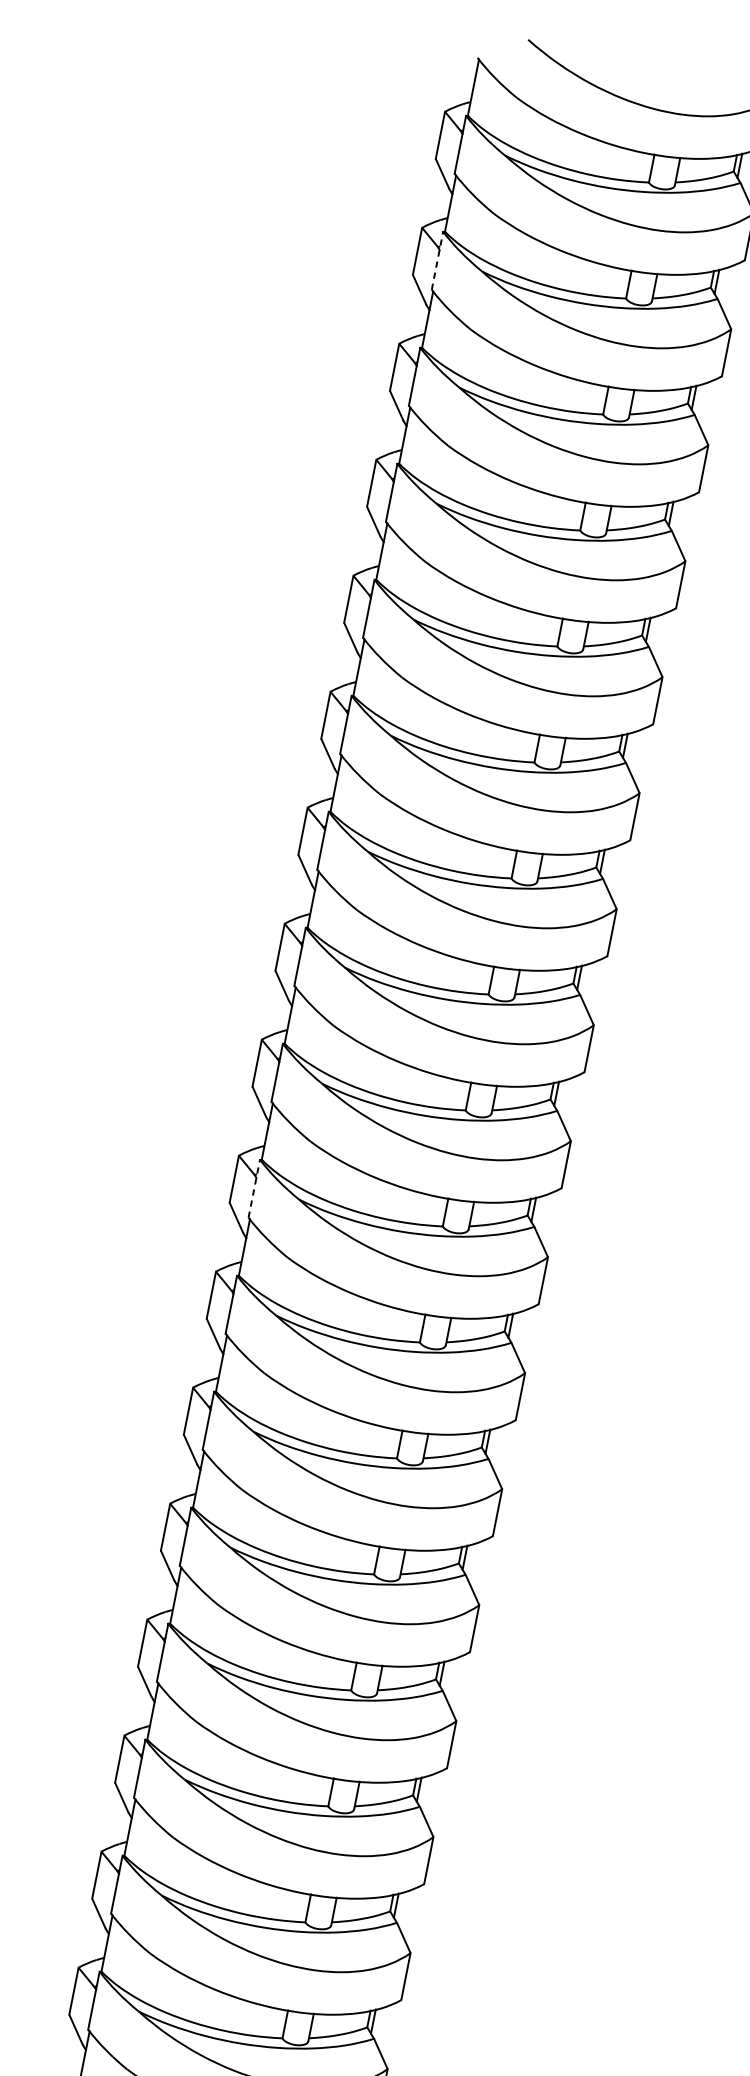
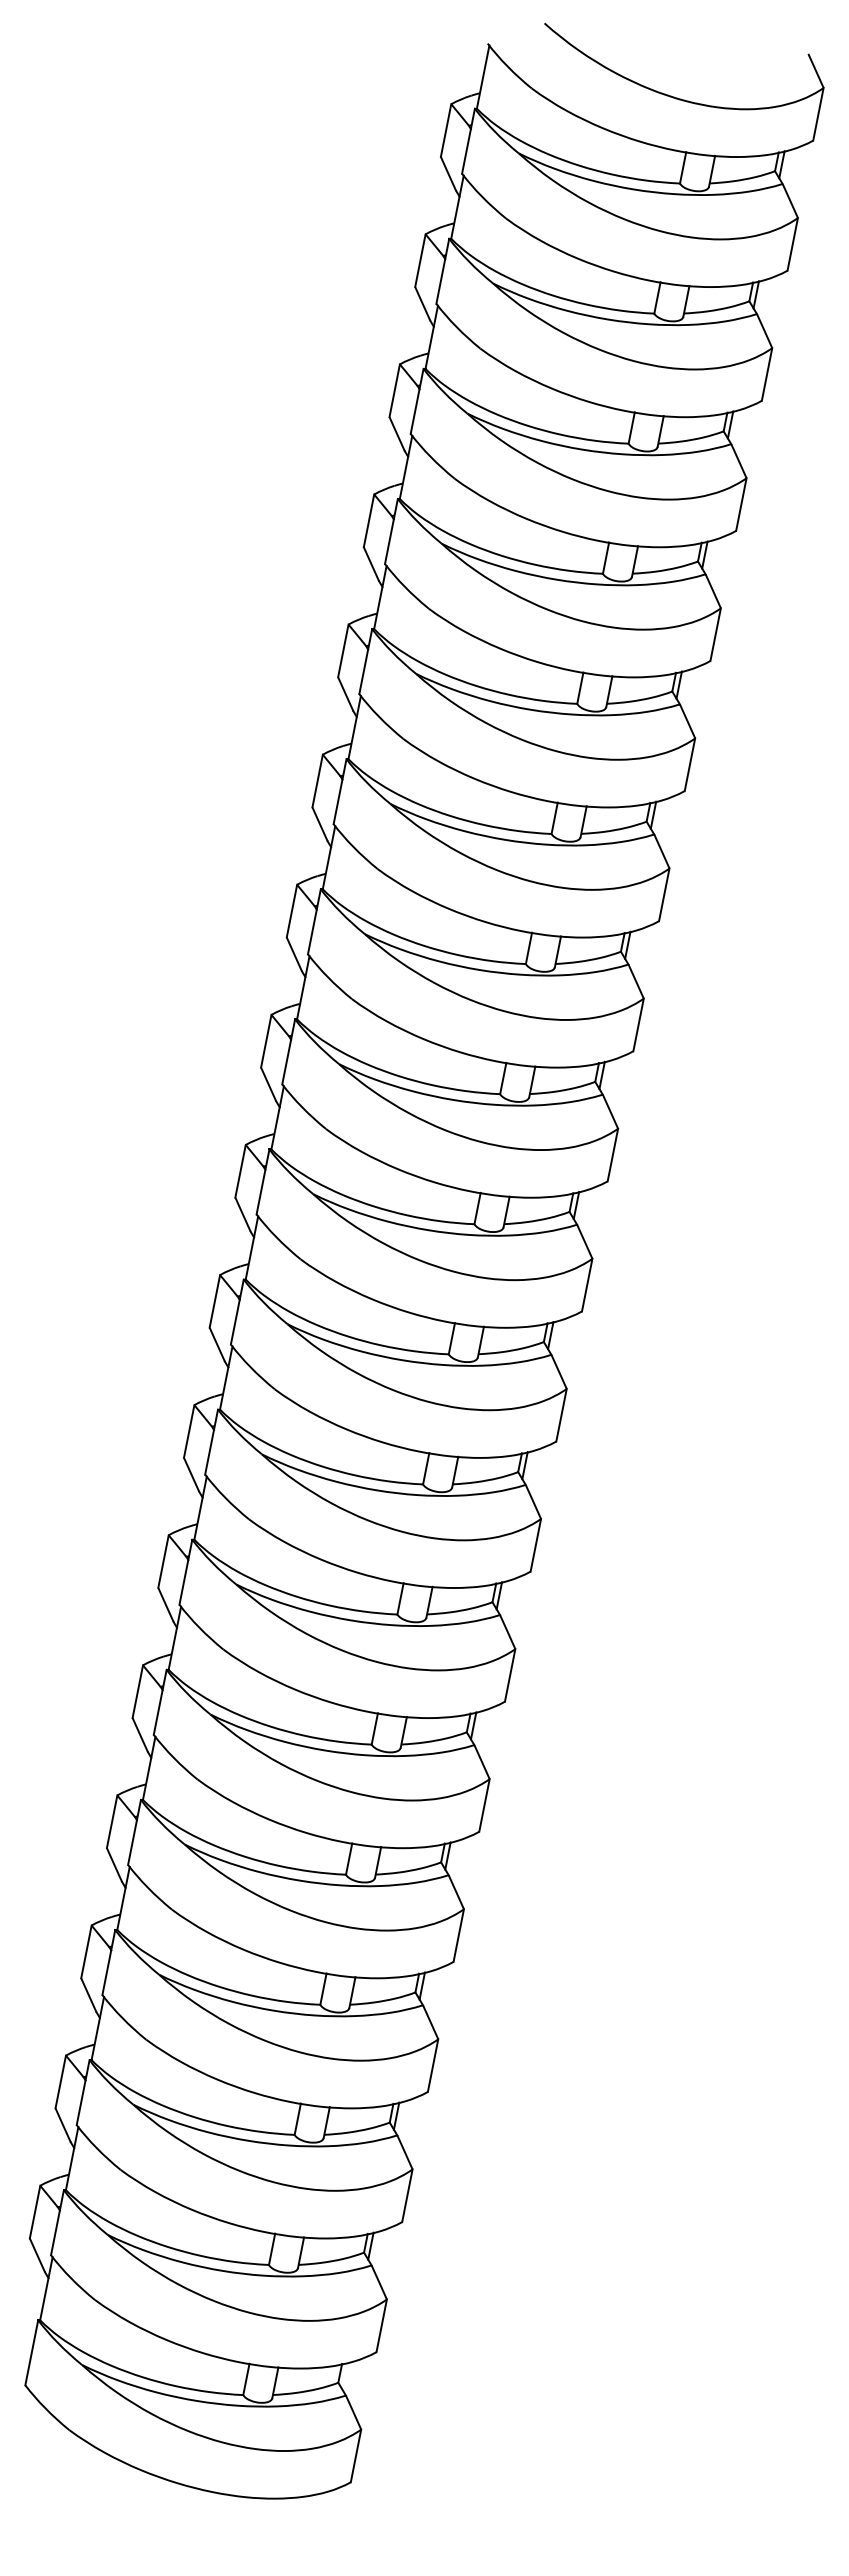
line: (437, 260) -> (442, 270), dashed -> solid
line: (254, 1188) -> (237, 1311), dashed -> solid

